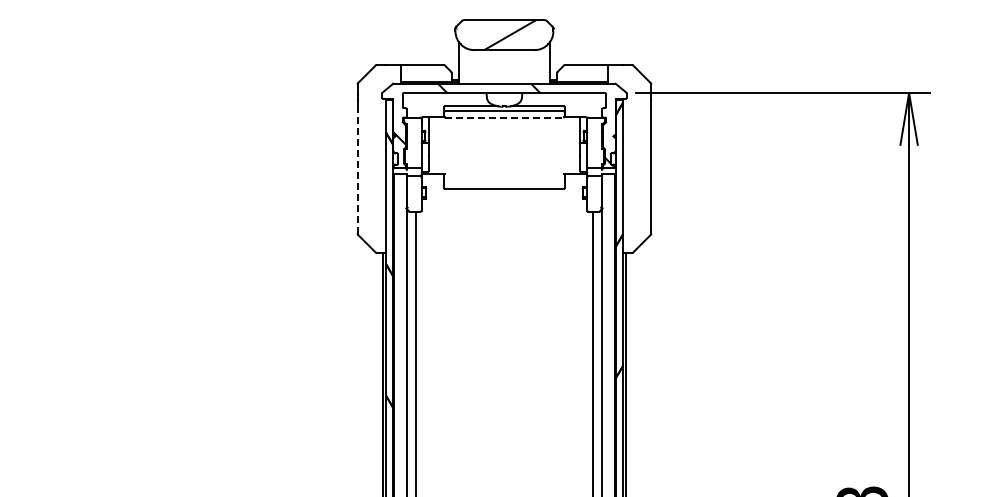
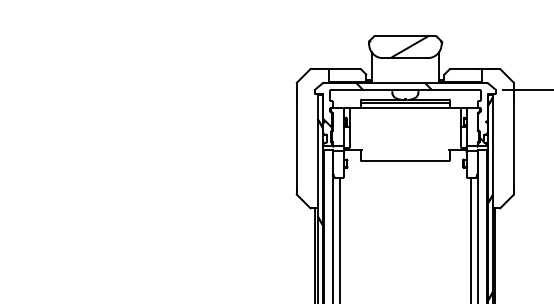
line: (504, 117) -> (405, 108), dashed -> solid
line: (357, 168) -> (296, 145), dashed -> solid

